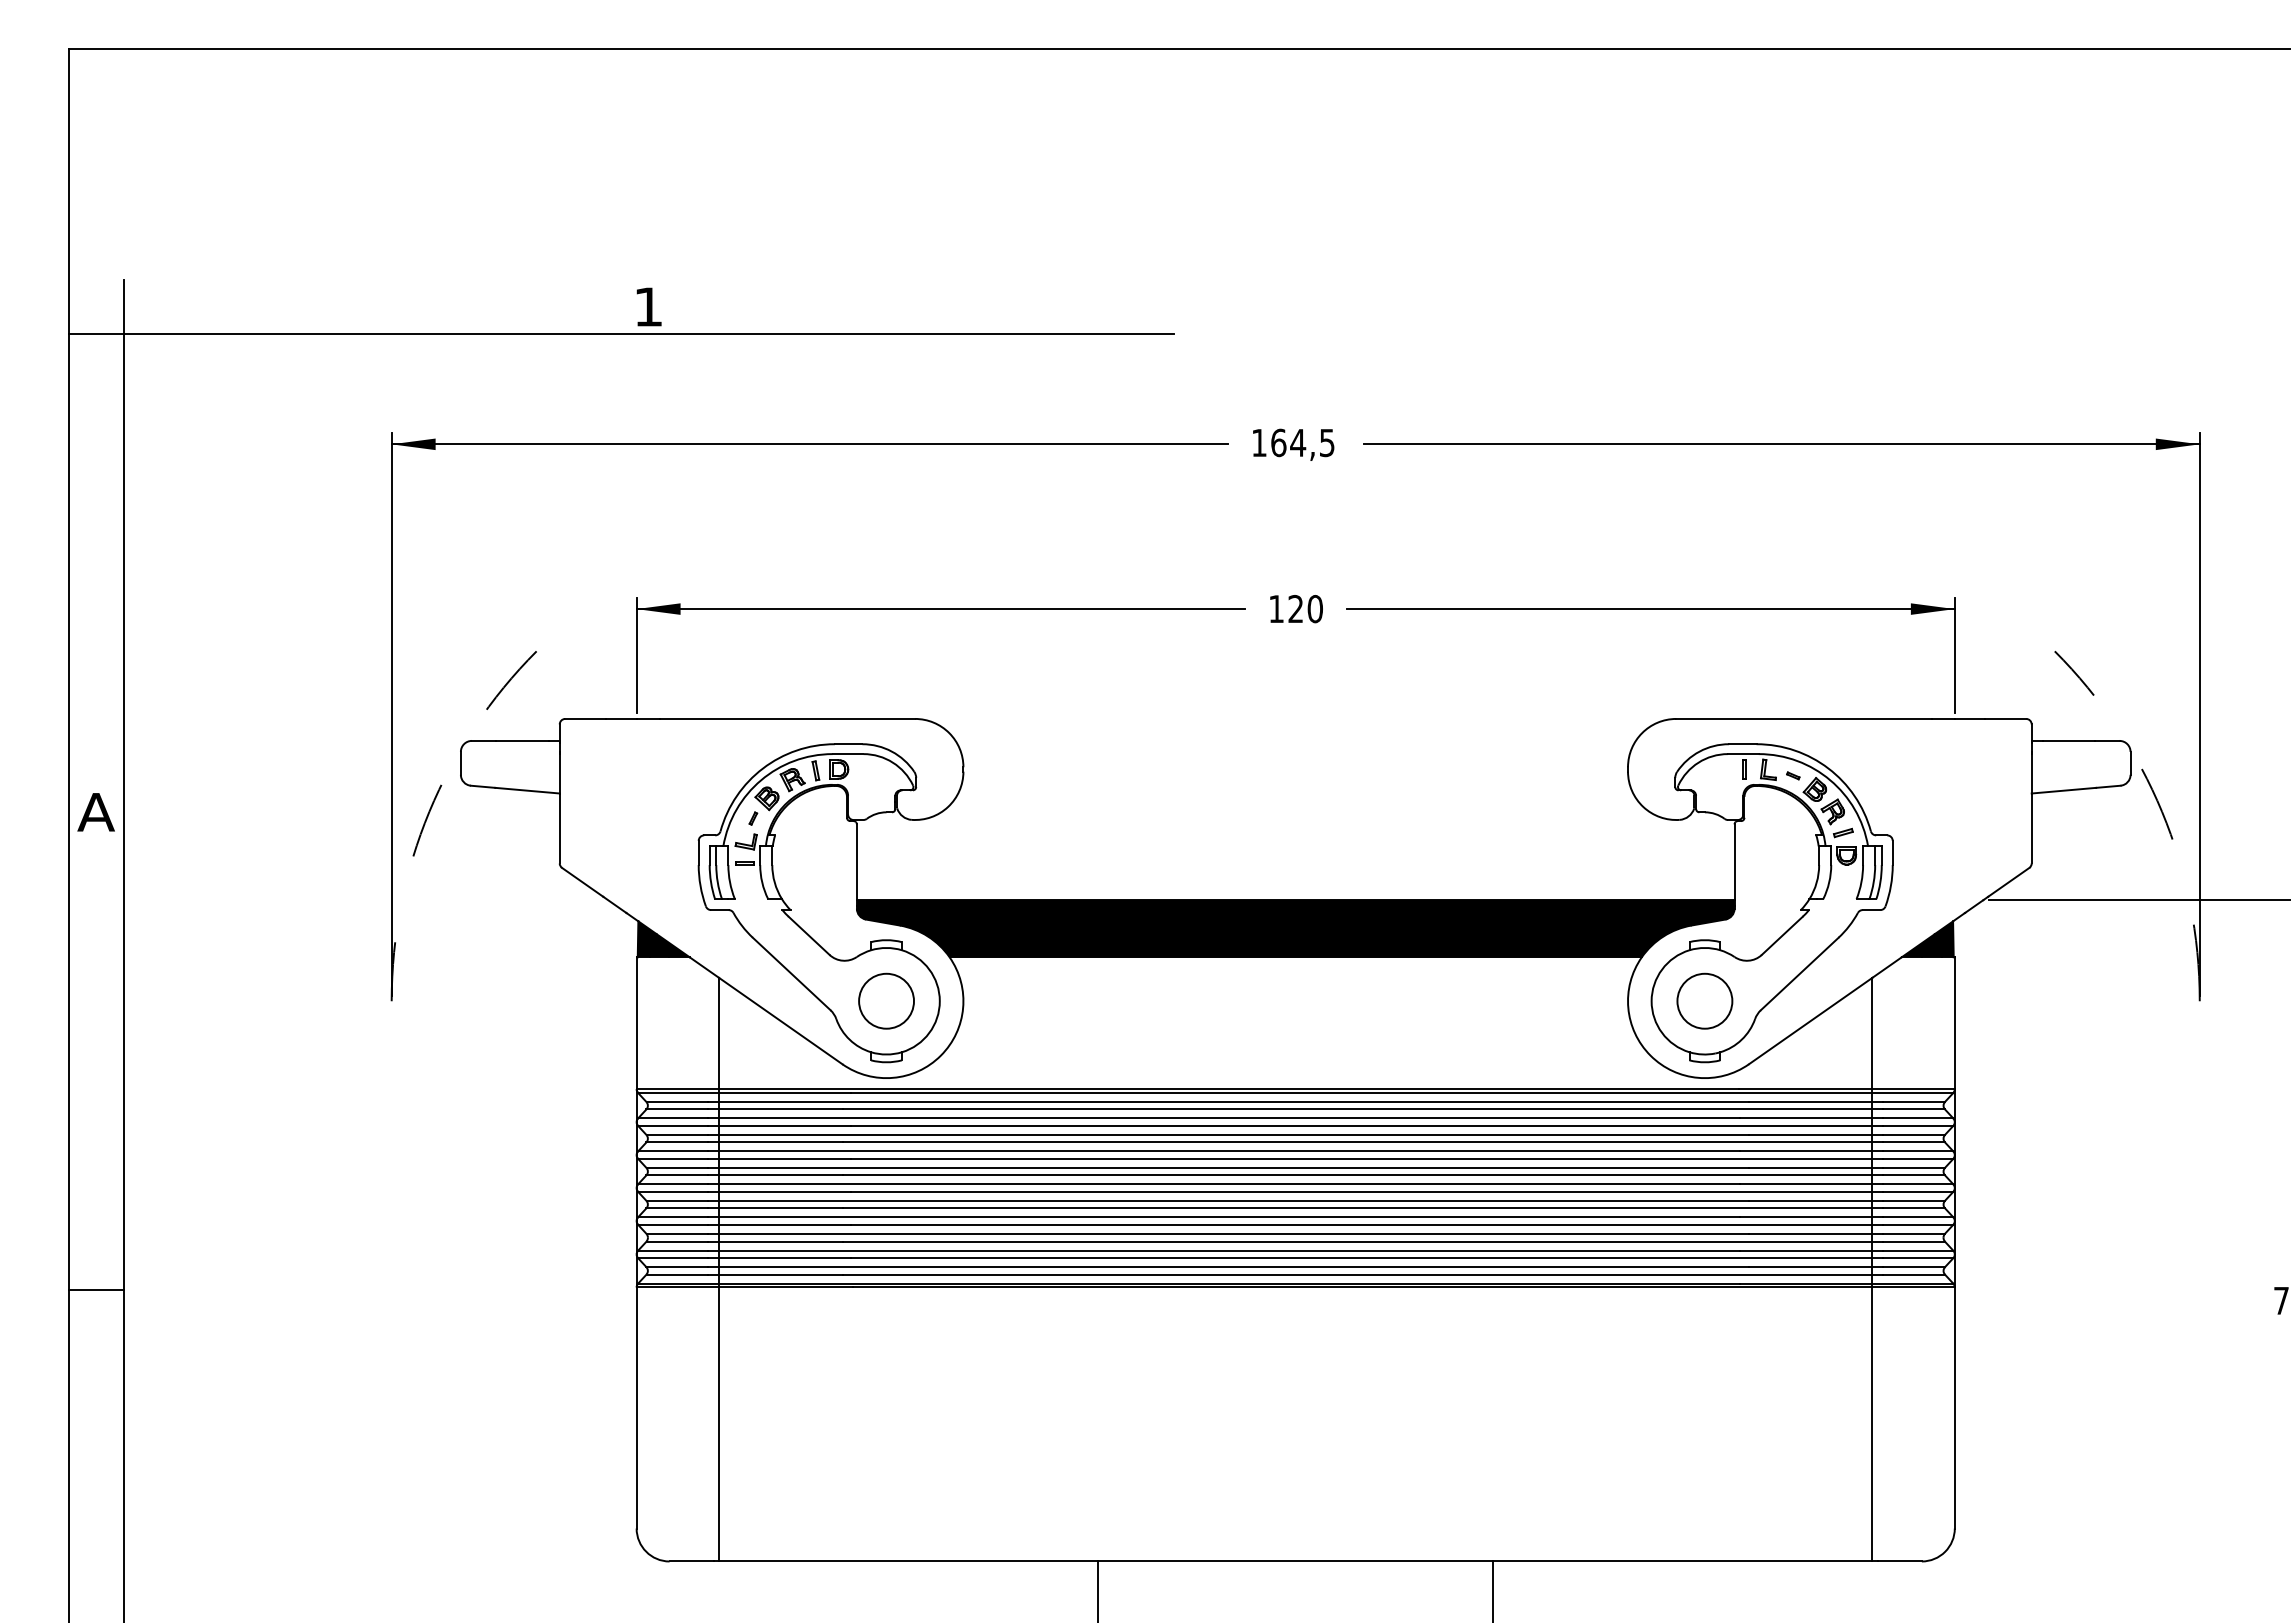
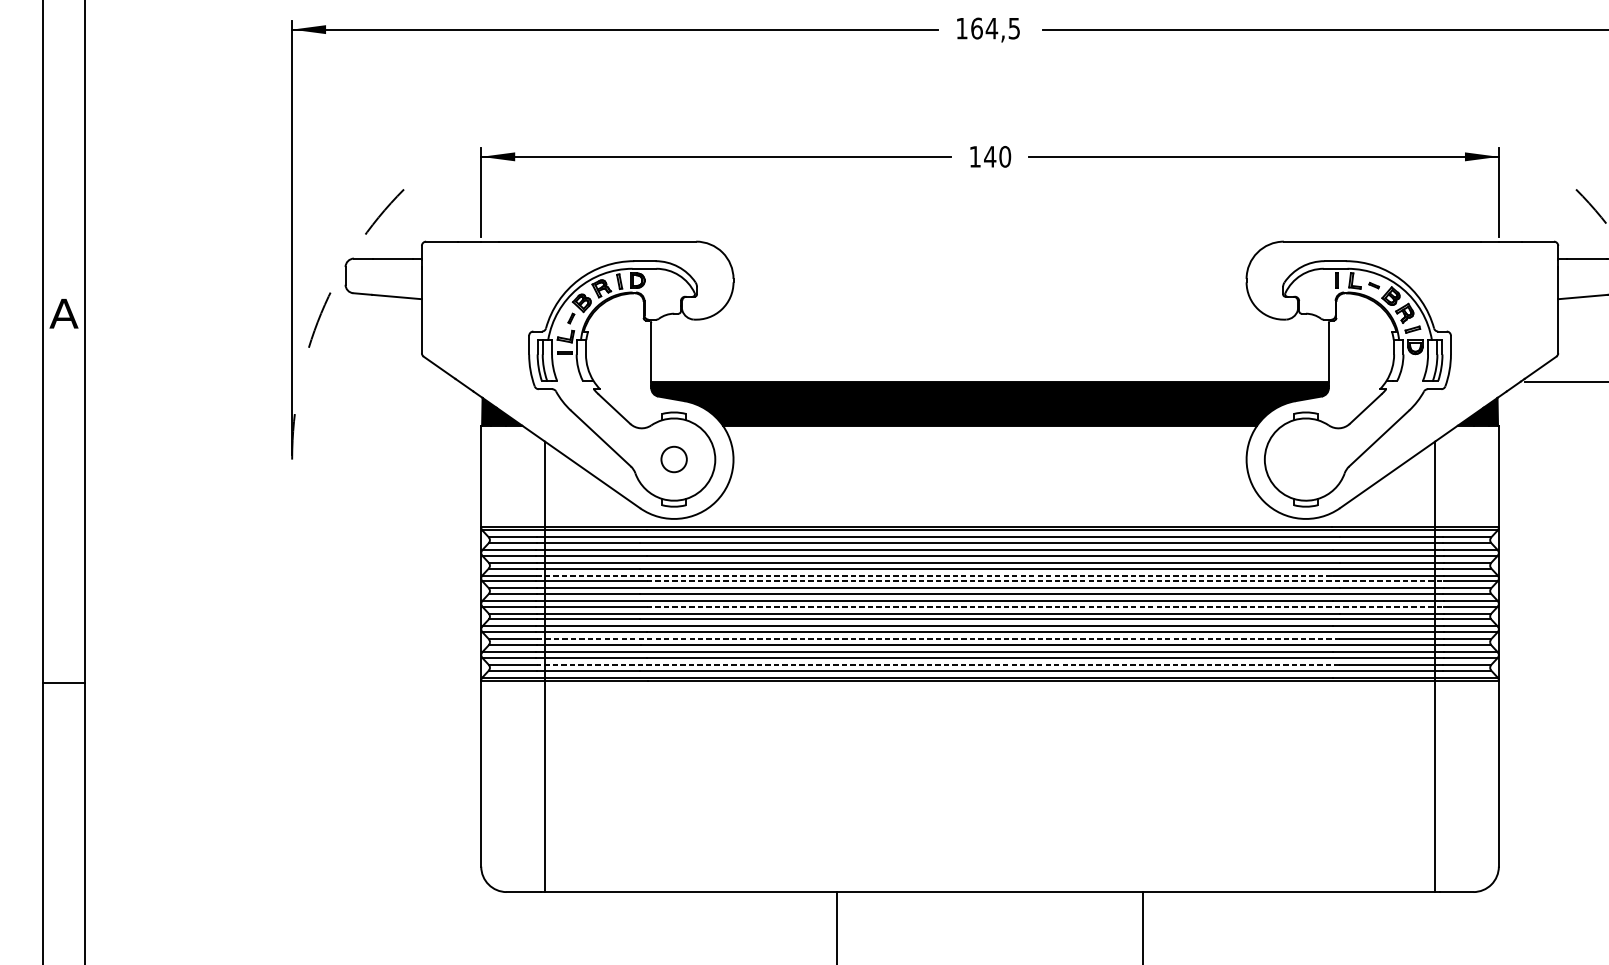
text: (1295, 608) -> (989, 156), 120 -> 140
circle: (886, 1000) -> (674, 459), size x0.6
circle: (1704, 1000) -> (1305, 459), removed
line: (1224, 1151) -> (935, 575), solid -> dashed
line: (1367, 1158) -> (1045, 580), solid -> dashed
line: (1367, 1191) -> (1045, 606), solid -> dashed
line: (1228, 1233) -> (938, 638), solid -> dashed
line: (1227, 1267) -> (937, 665), solid -> dashed

